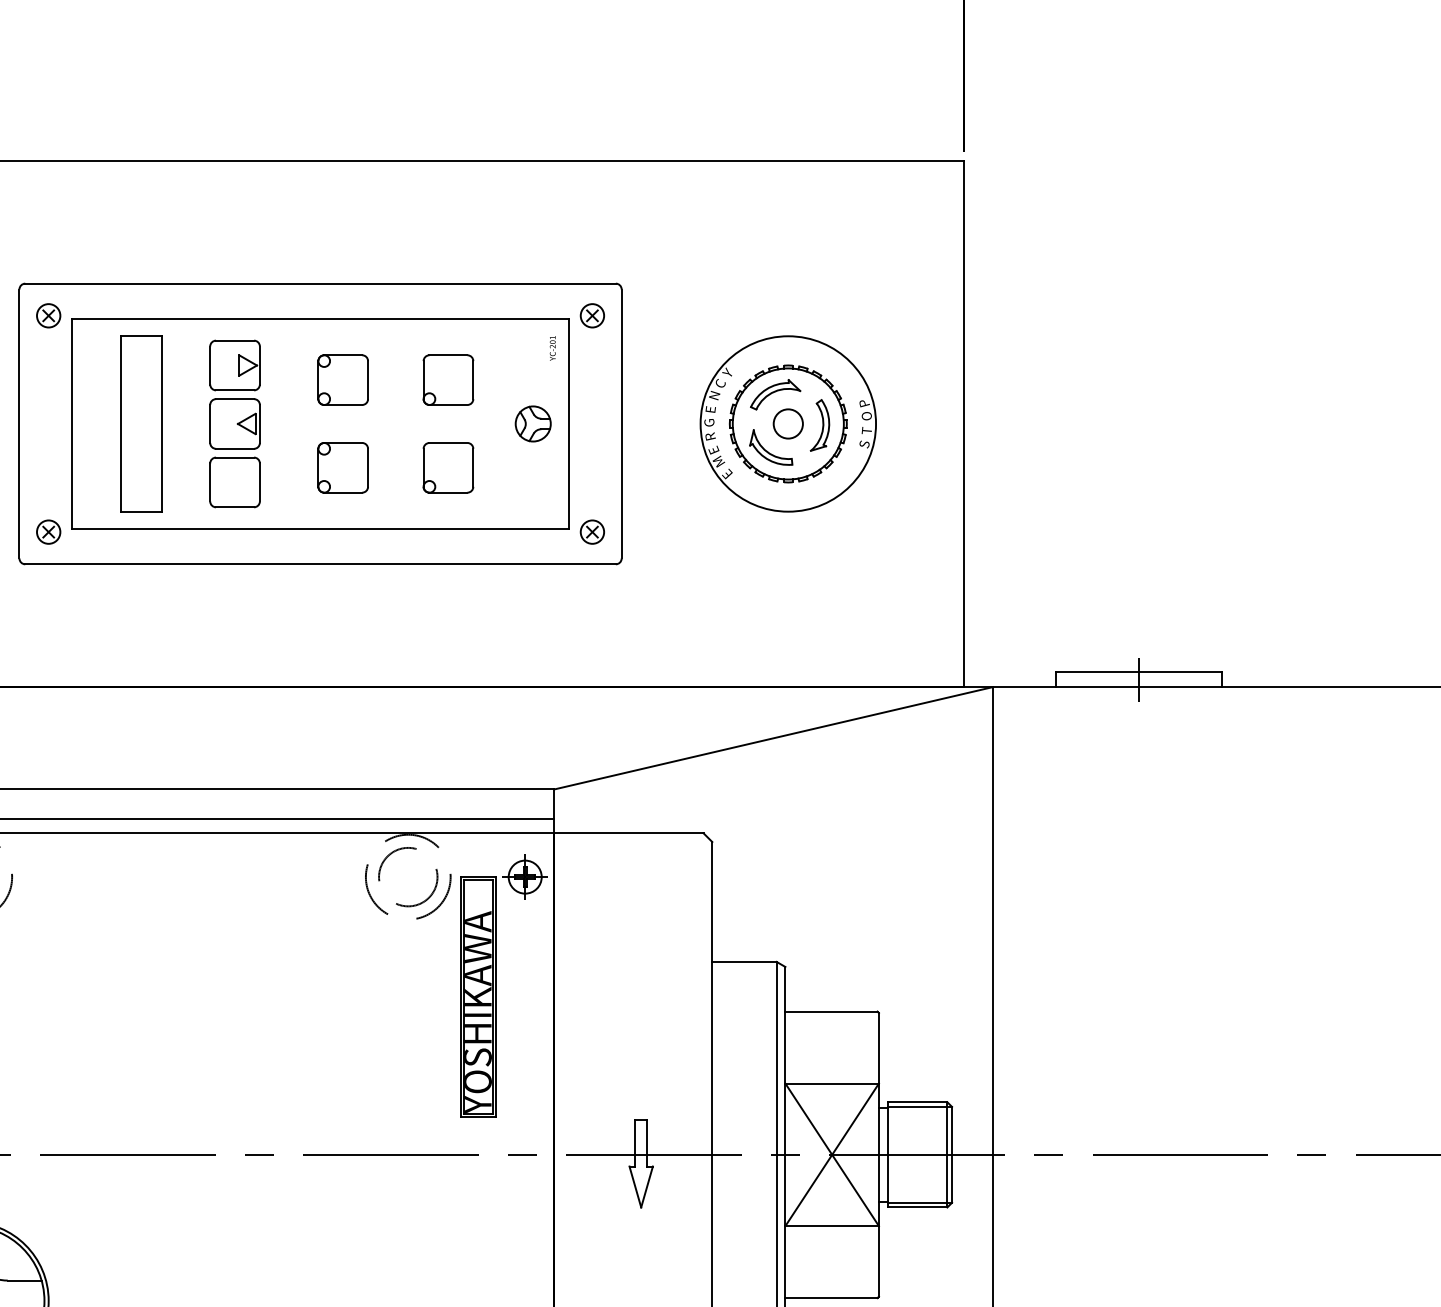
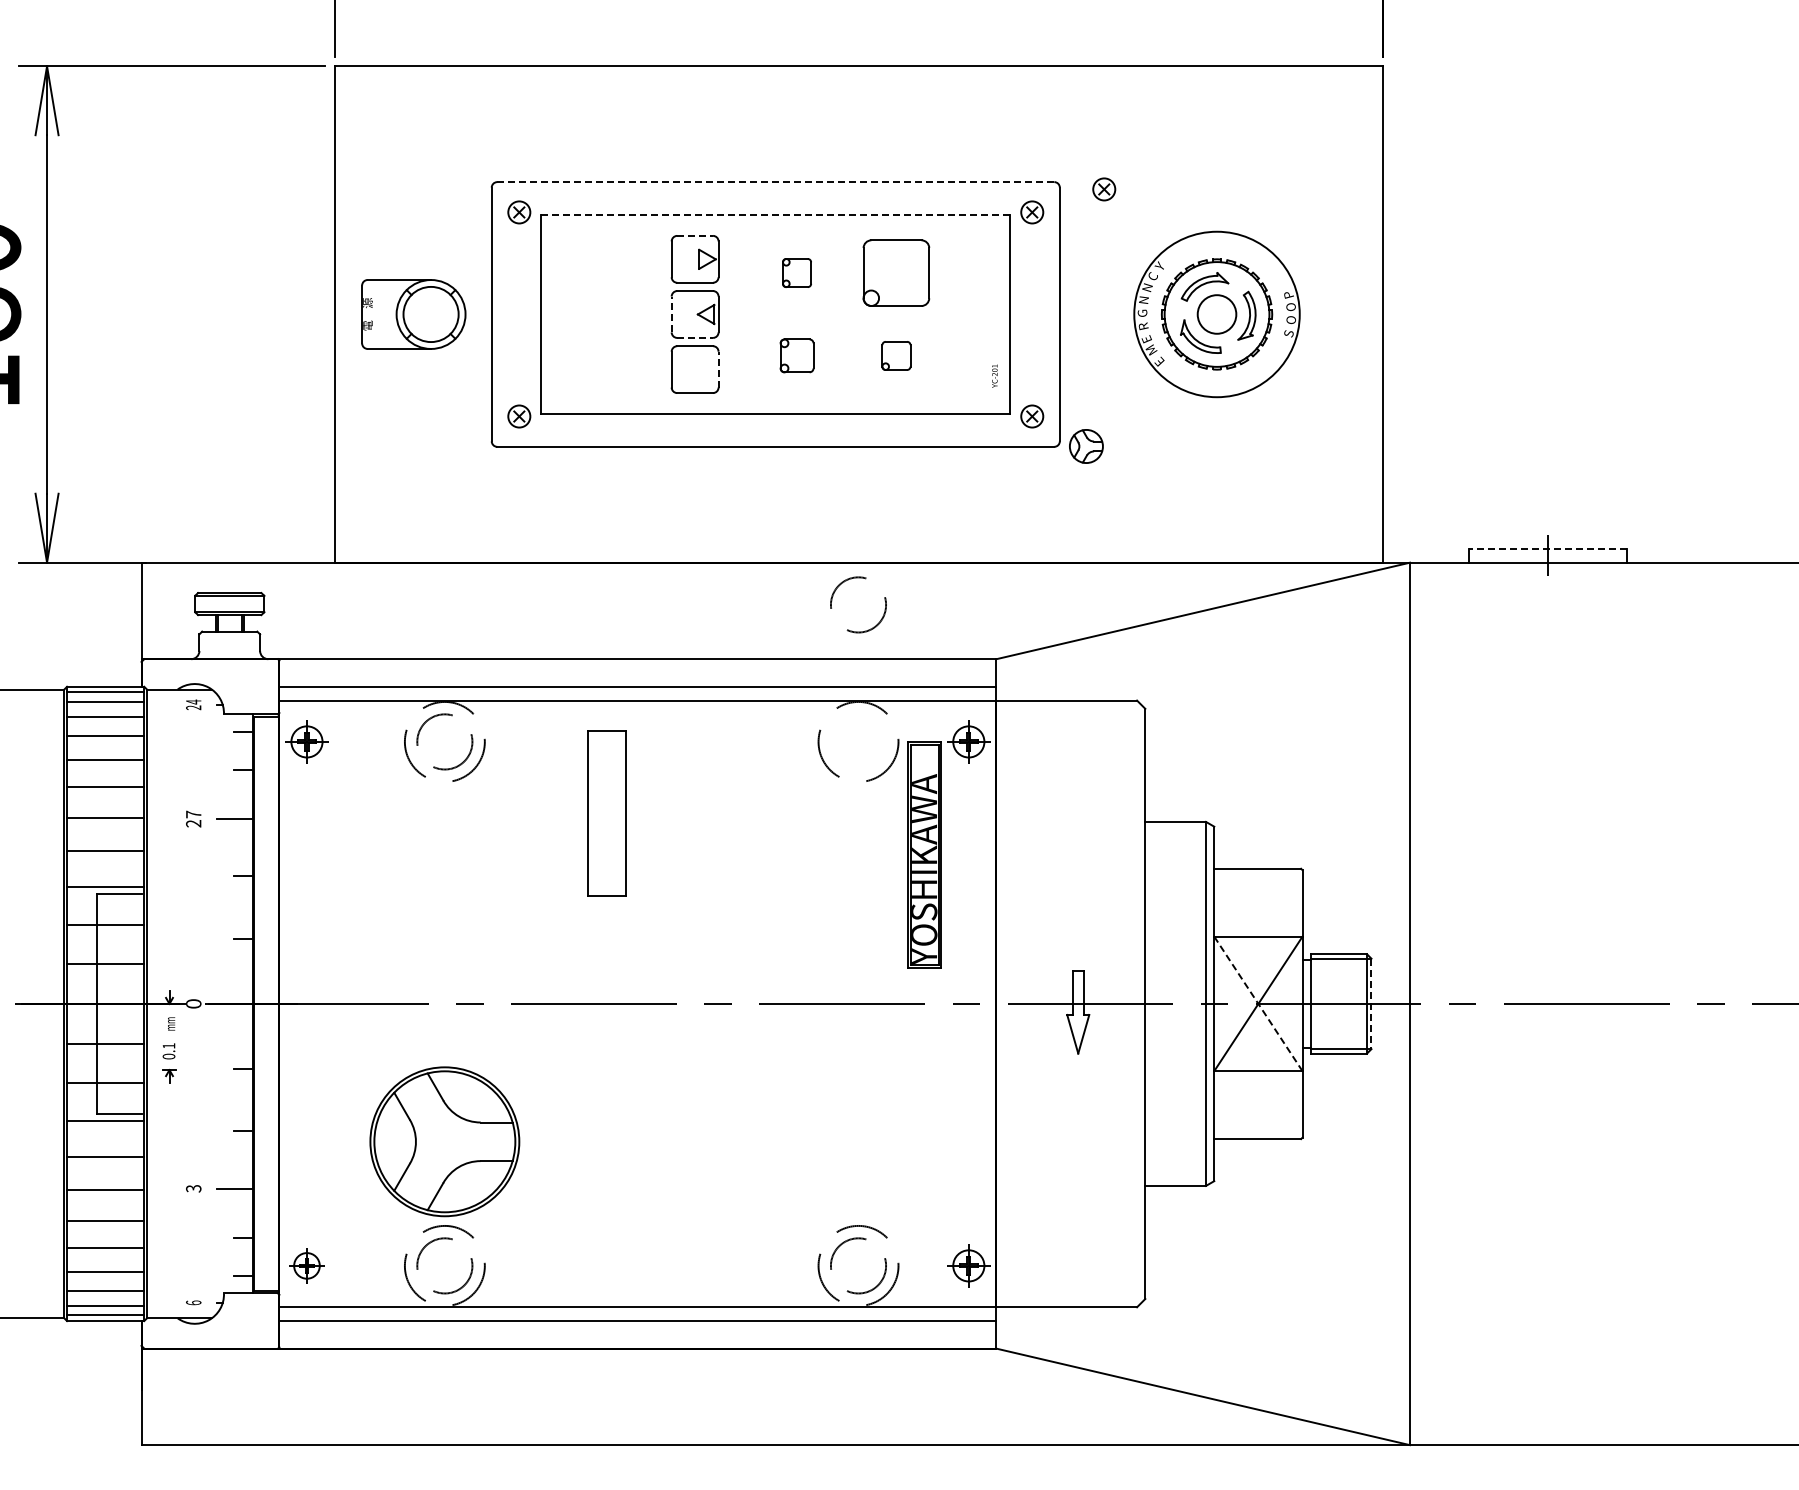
line: (320, 284) -> (775, 182), solid -> dashed
part: (669, 291) -> (1104, 189), added
line: (320, 319) -> (775, 215), solid -> dashed
line: (235, 340) -> (695, 235), solid -> dashed
text: (552, 347) -> (994, 375), moved
part: (342, 379) -> (796, 272), size x0.6
part: (448, 379) -> (896, 272), size x1.4
text: (710, 408) -> (1143, 299), E -> N
part: (141, 423) -> (606, 813), moved
line: (210, 423) -> (671, 314), solid -> dashed
part: (533, 423) -> (1086, 446), moved
circle: (787, 423) -> (1216, 314), size x1.4
text: (867, 430) -> (1291, 320), T -> O
line: (235, 448) -> (695, 337), solid -> dashed
part: (342, 467) -> (796, 355), size x0.7
part: (448, 467) -> (896, 355), size x0.6
line: (259, 482) -> (718, 369), solid -> dashed
line: (1138, 672) -> (1547, 548), solid -> dashed
circle: (408, 876) -> (858, 604), moved
line: (832, 1155) -> (1258, 1004), solid -> dashed
line: (952, 1155) -> (1371, 1004), solid -> dashed

